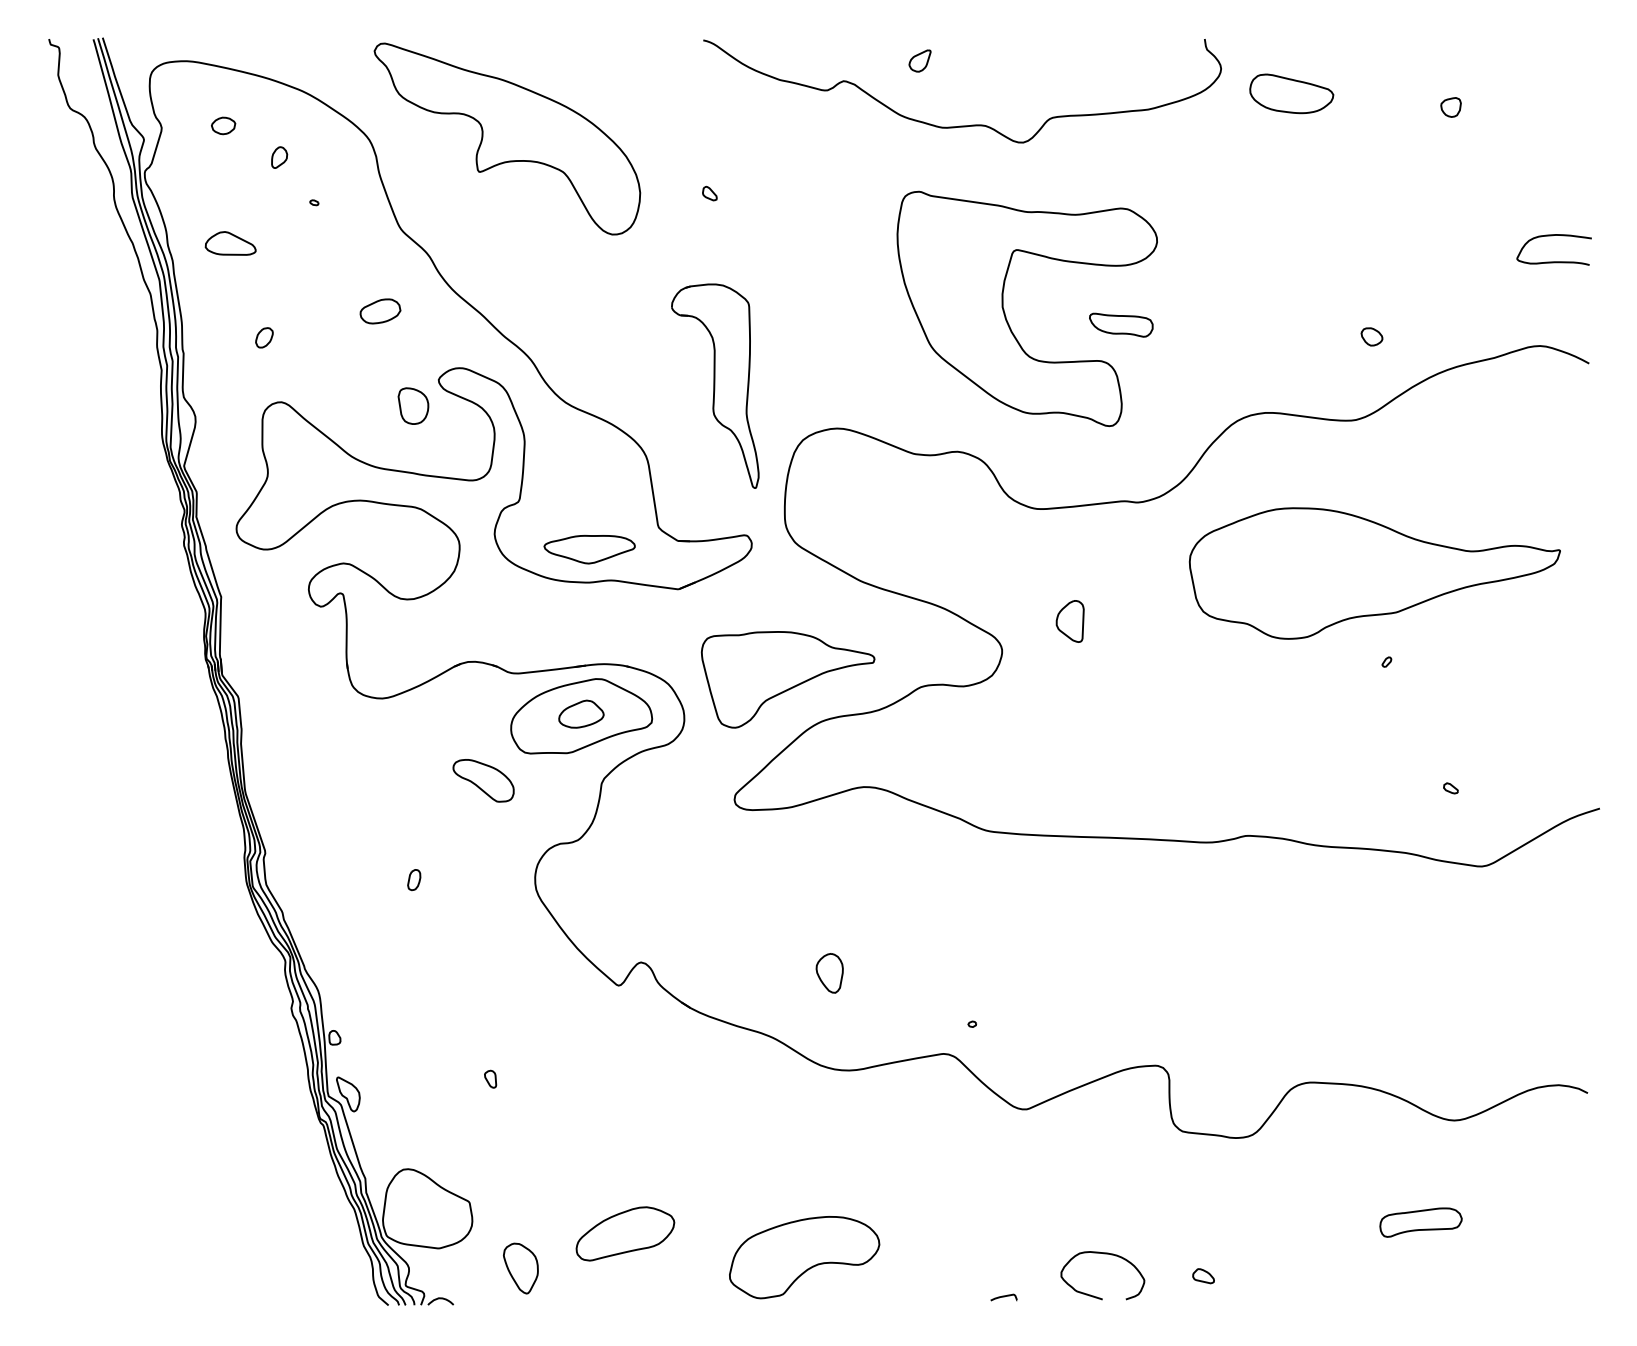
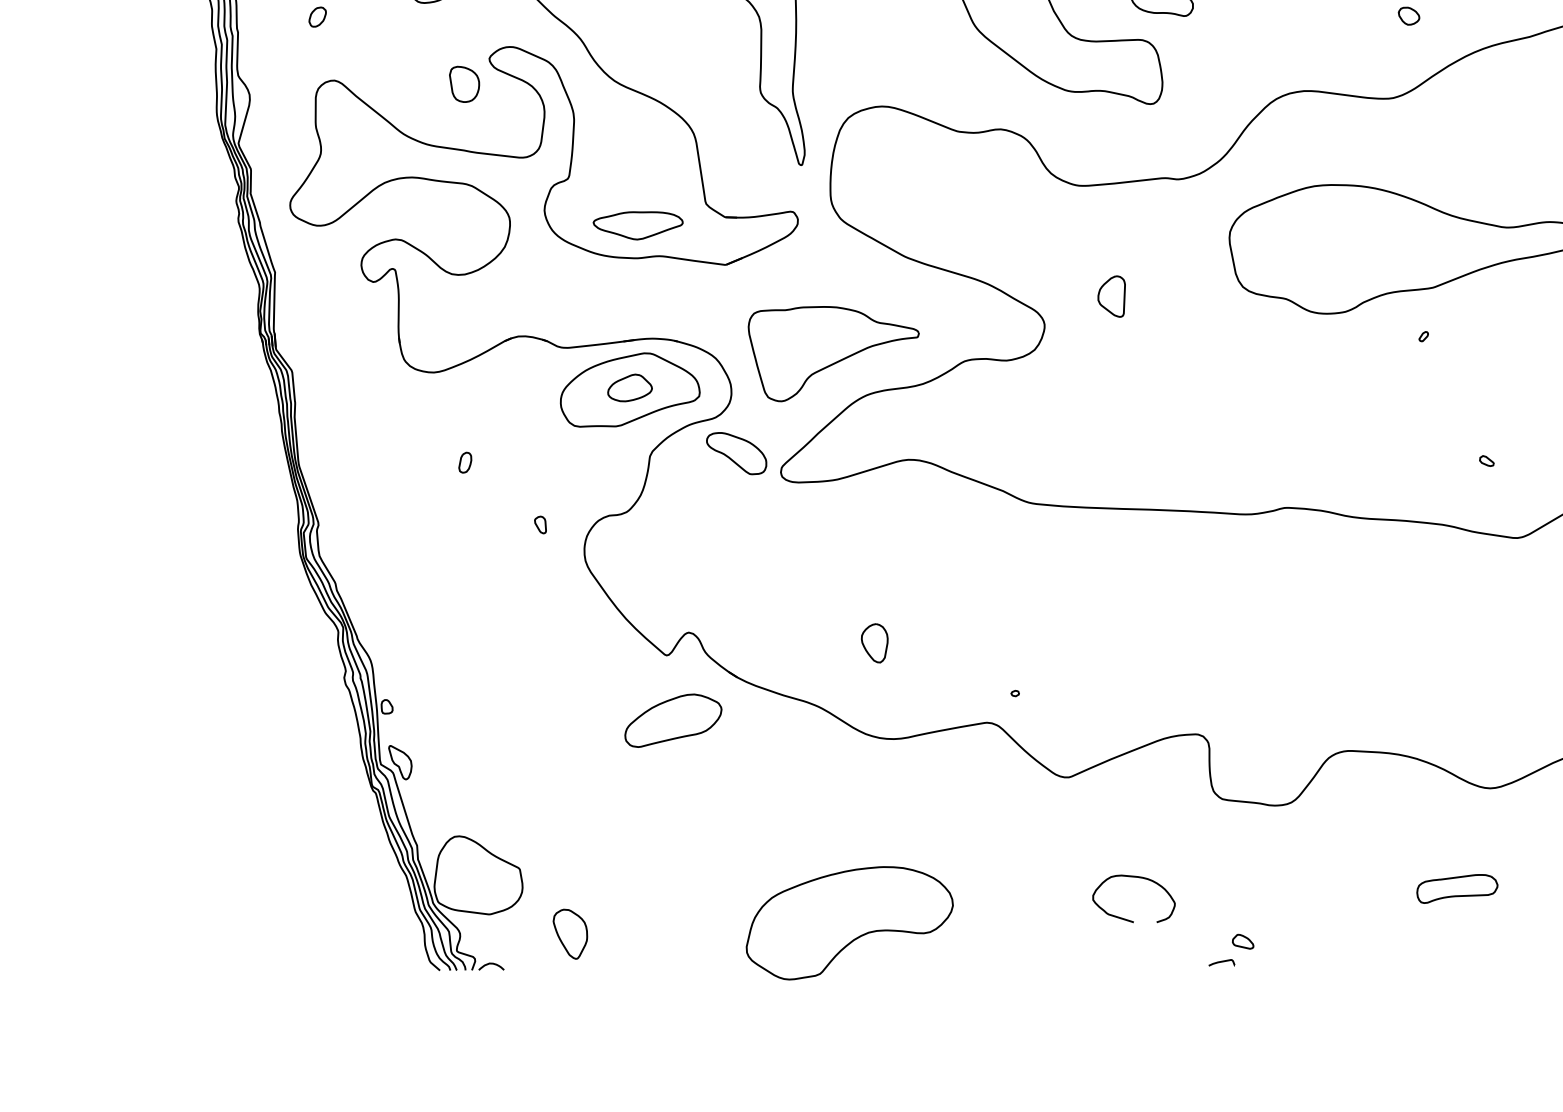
part: (483, 780) -> (736, 453), moved
part: (414, 880) -> (465, 463), moved
part: (490, 1078) -> (540, 524), moved
part: (625, 1233) -> (673, 720), moved
curve: (1103, 1254) -> (1134, 878), moved
part: (804, 1257) -> (849, 923), size x1.4
curve: (1003, 1297) -> (1221, 962), moved

